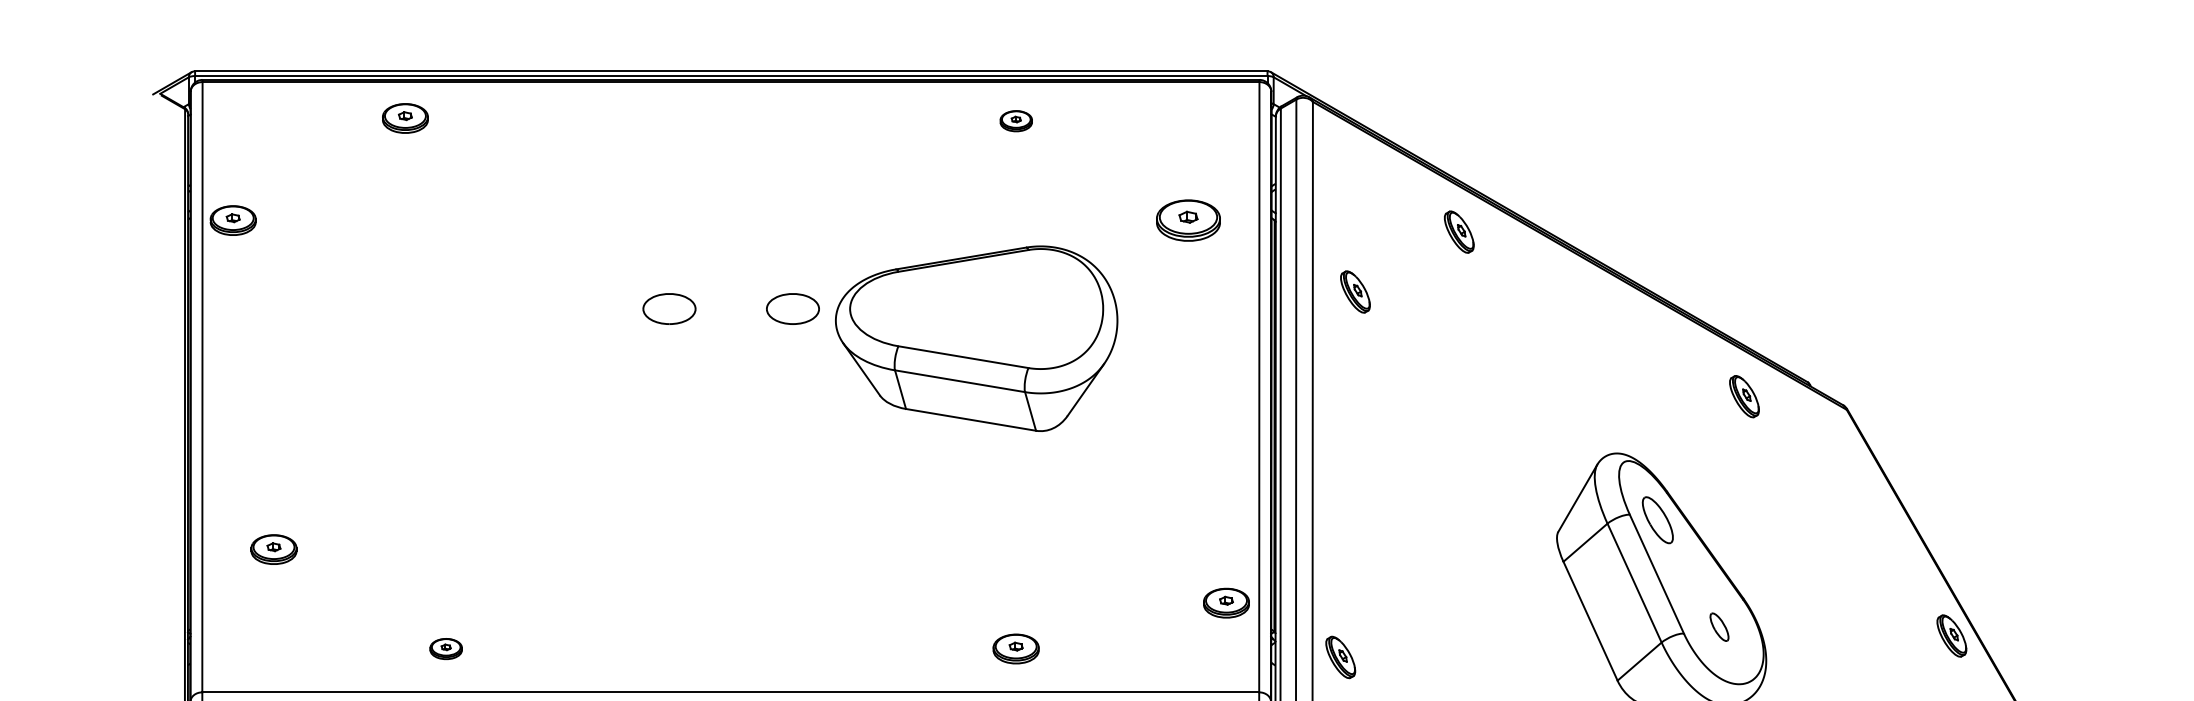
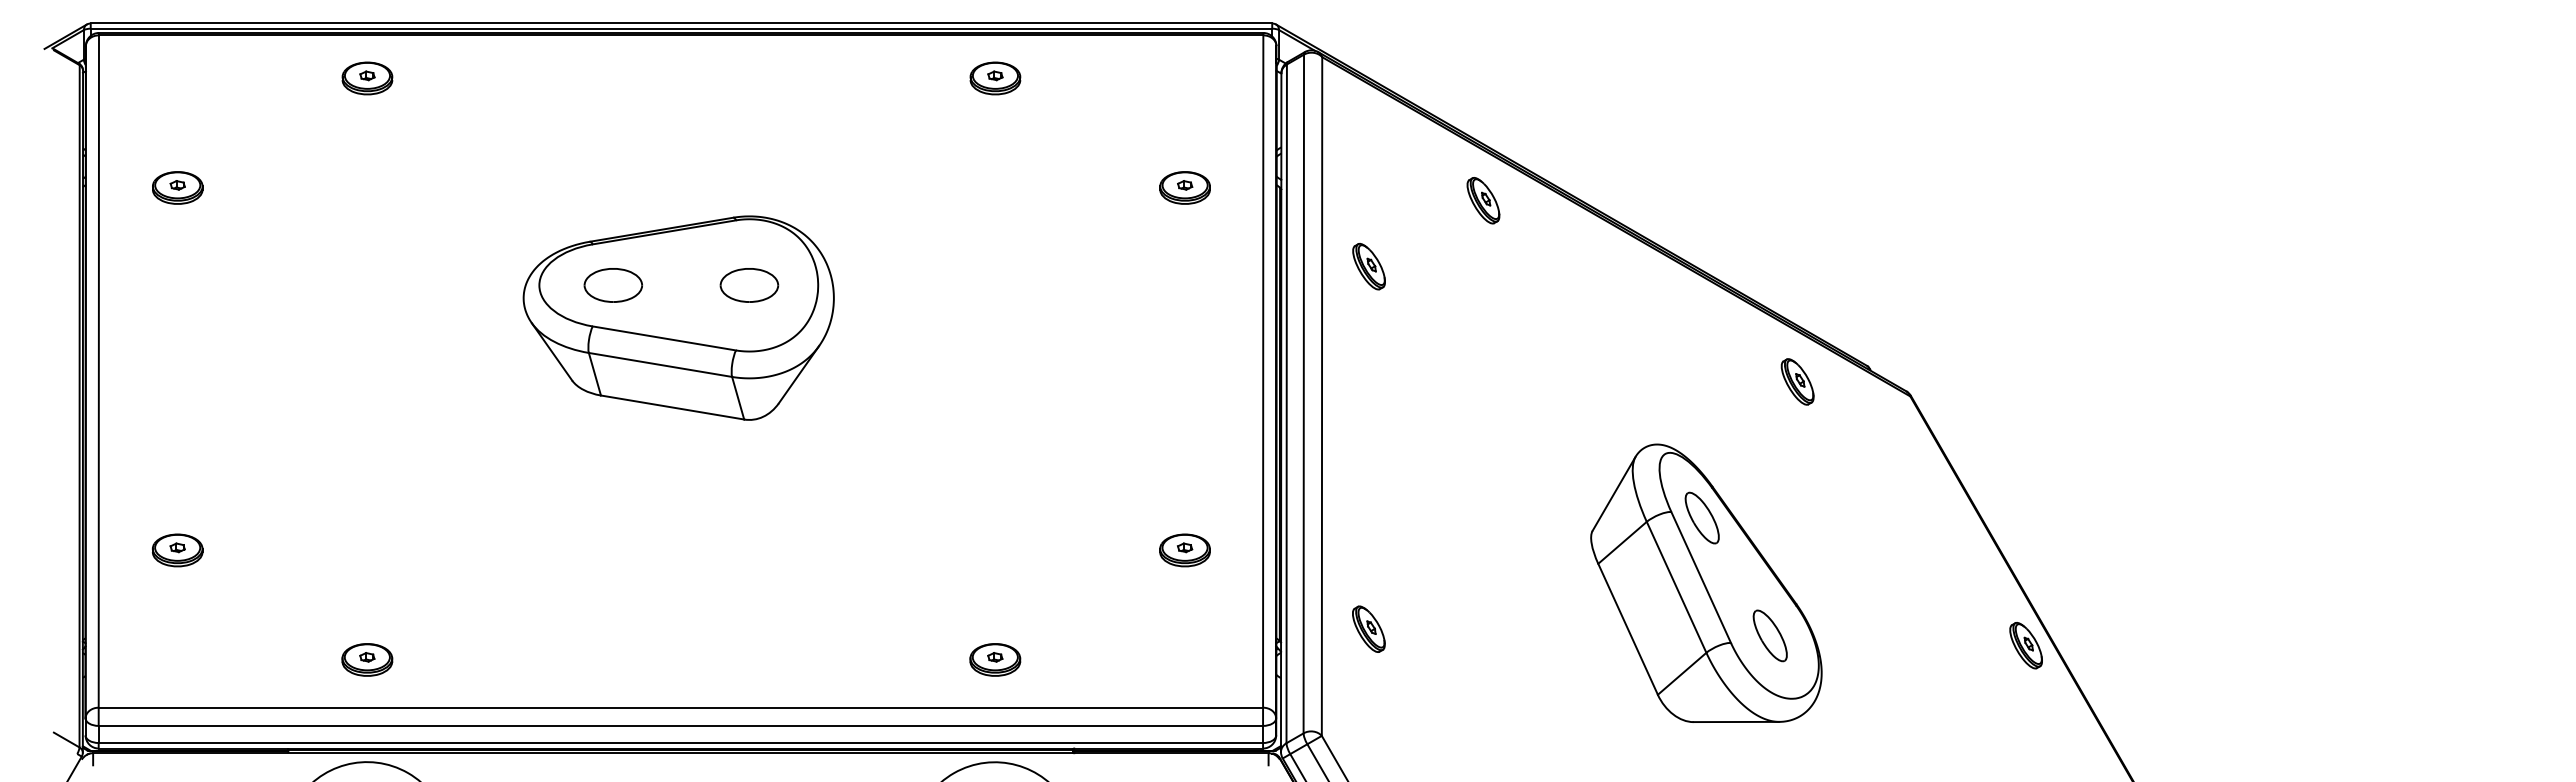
part: (405, 118) -> (367, 78), moved
part: (1016, 121) -> (995, 78), size x1.43
part: (232, 220) -> (177, 187), moved
part: (1187, 220) -> (1184, 187), size x0.71
part: (976, 338) -> (678, 317), moved
part: (1226, 603) -> (1184, 550), moved
part: (1718, 626) -> (1769, 635), size x1.67
part: (446, 648) -> (367, 659), size x1.43
part: (1340, 656) -> (1368, 628), moved

